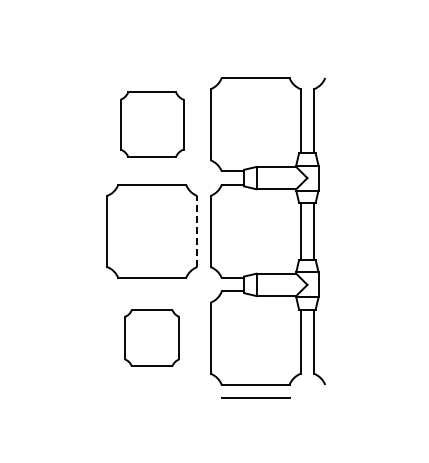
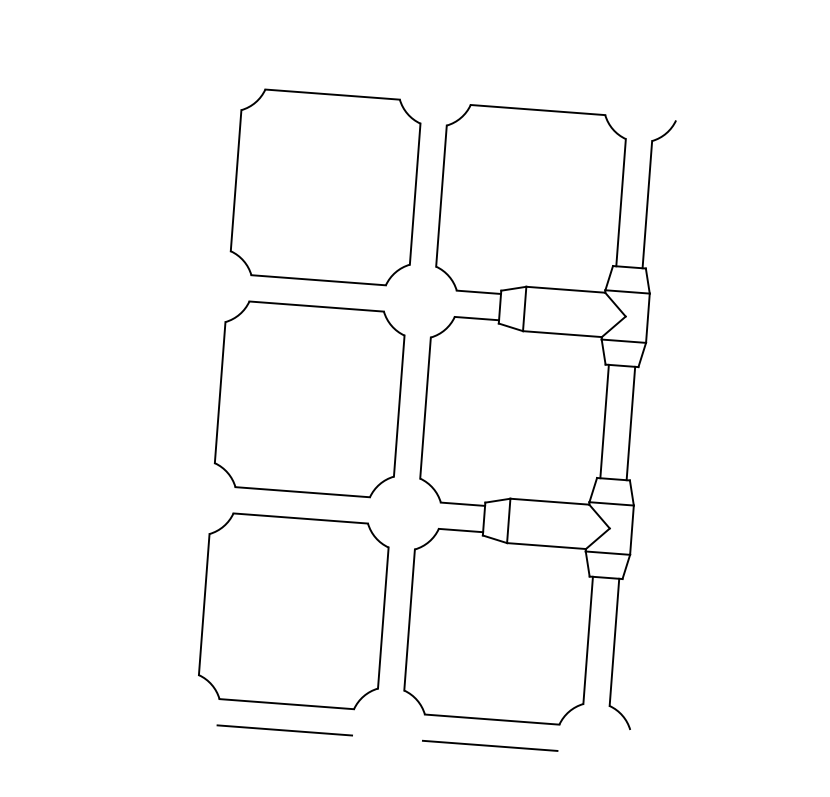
part: (151, 124) -> (324, 186), size x1.43
line: (197, 231) -> (399, 406), dashed -> solid
part: (151, 337) -> (292, 609), size x1.67
line: (152, 398) -> (285, 730), added

